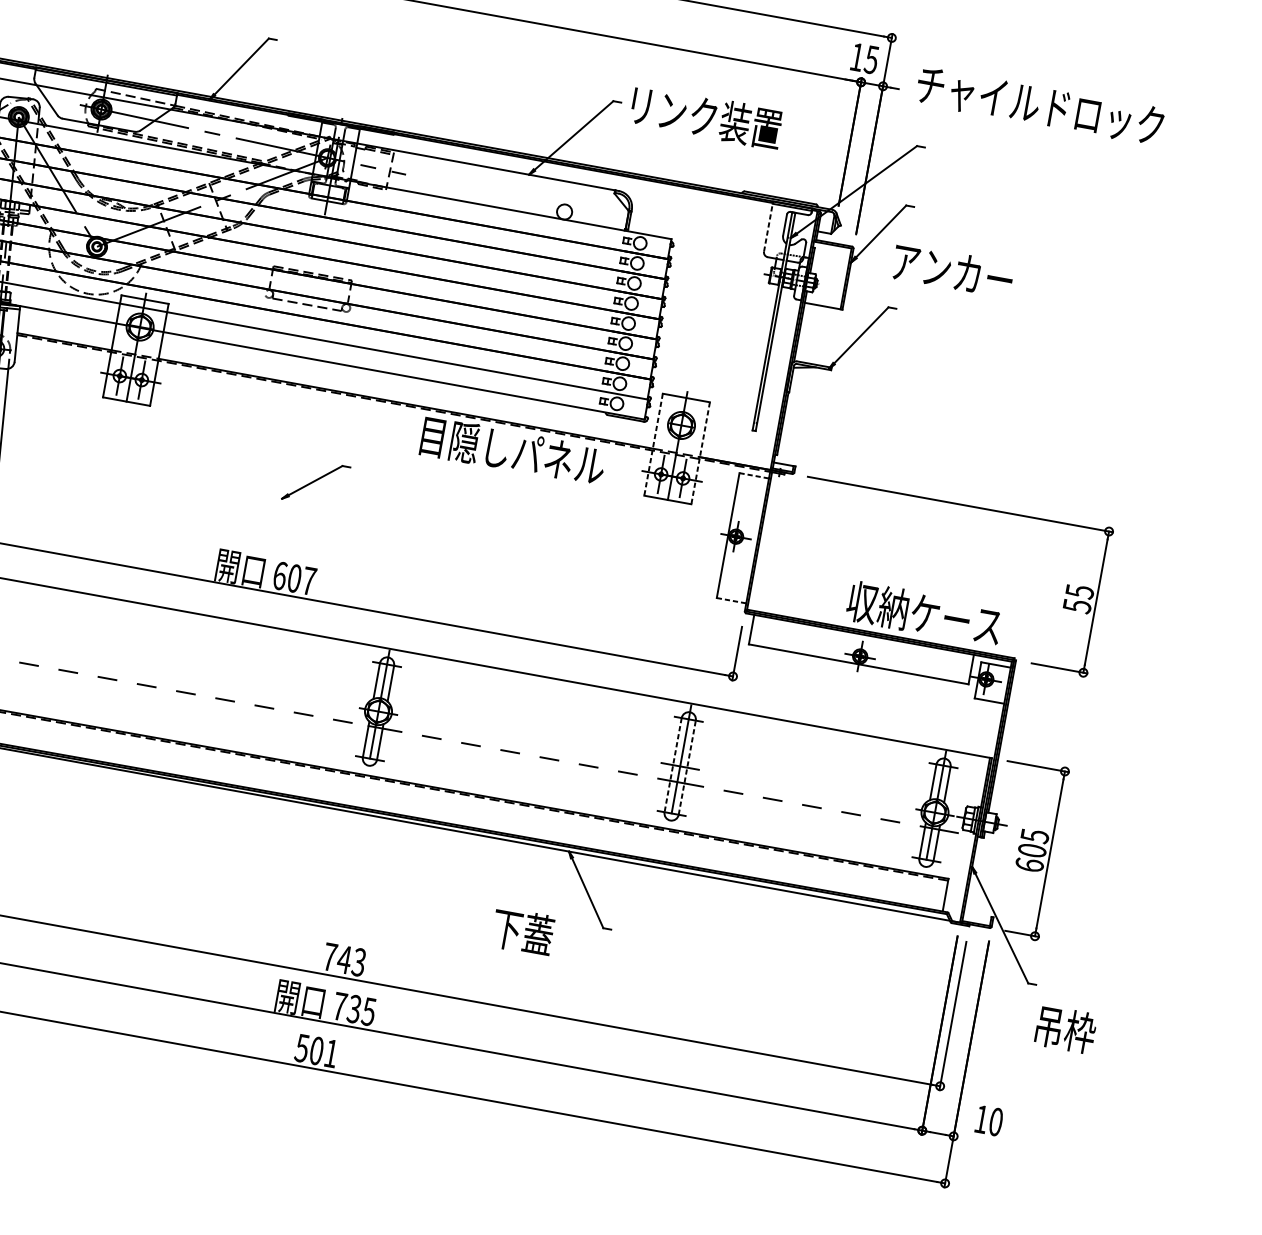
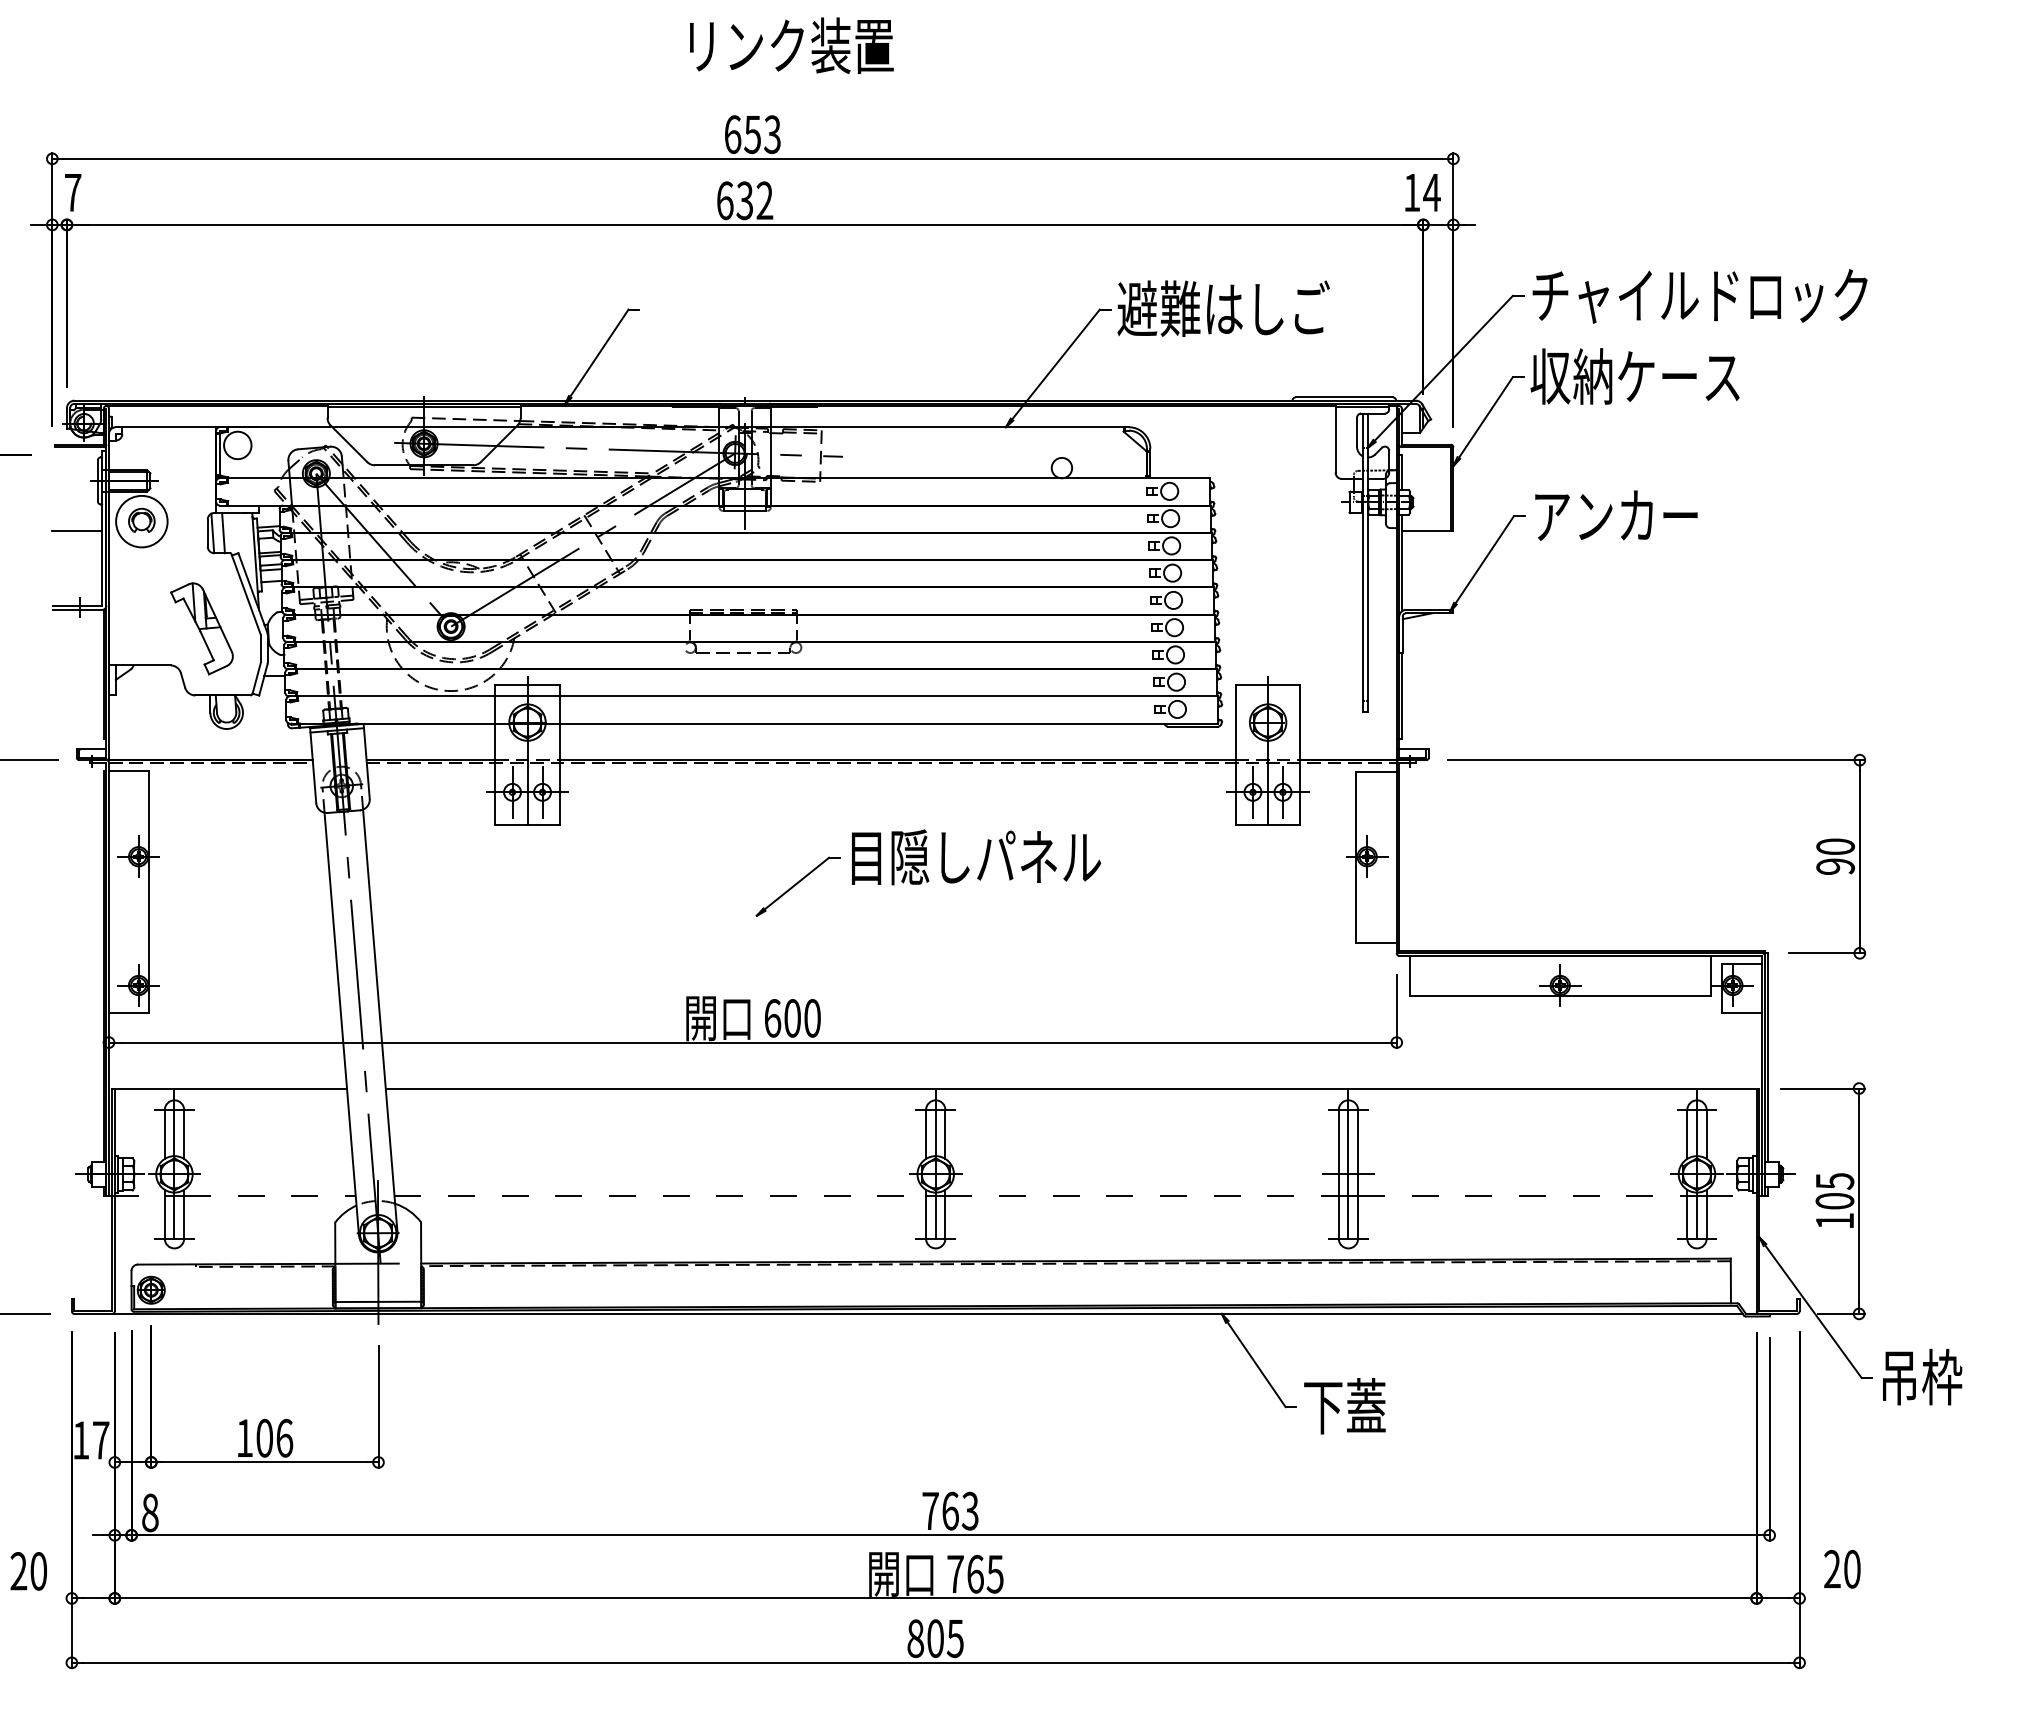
text: (871, 60) -> (1431, 193), 15 -> 14
text: (1039, 106) -> (1699, 296), moved
text: (703, 116) -> (1223, 308), リンク装置 -> 避難はしご
line: (768, 226) -> (1335, 437), dashed -> solid
text: (953, 270) -> (1616, 515), moved
line: (653, 444) -> (1235, 754), dashed -> solid
text: (513, 451) -> (976, 857), moved
line: (700, 453) -> (1300, 754), dashed -> solid
line: (754, 475) -> (1377, 771), dashed -> solid
text: (309, 581) -> (812, 1018), 607 -> 600
text: (1078, 598) -> (1835, 856), 55 -> 90
line: (732, 600) -> (1377, 942), dashed -> solid
text: (923, 613) -> (1634, 376), moved
line: (672, 765) -> (1338, 1174), dashed -> solid
line: (687, 767) -> (1358, 1173), dashed -> solid
text: (1029, 864) -> (1834, 1220), 605 -> 105
text: (522, 931) -> (1344, 1406), moved
text: (344, 959) -> (950, 1510), 743 -> 763
text: (353, 1008) -> (974, 1573), 735 -> 765
text: (1065, 1029) -> (1922, 1376), moved
text: (316, 1050) -> (935, 1638), 501 -> 805
text: (981, 1118) -> (1832, 1568), 10 -> 20

